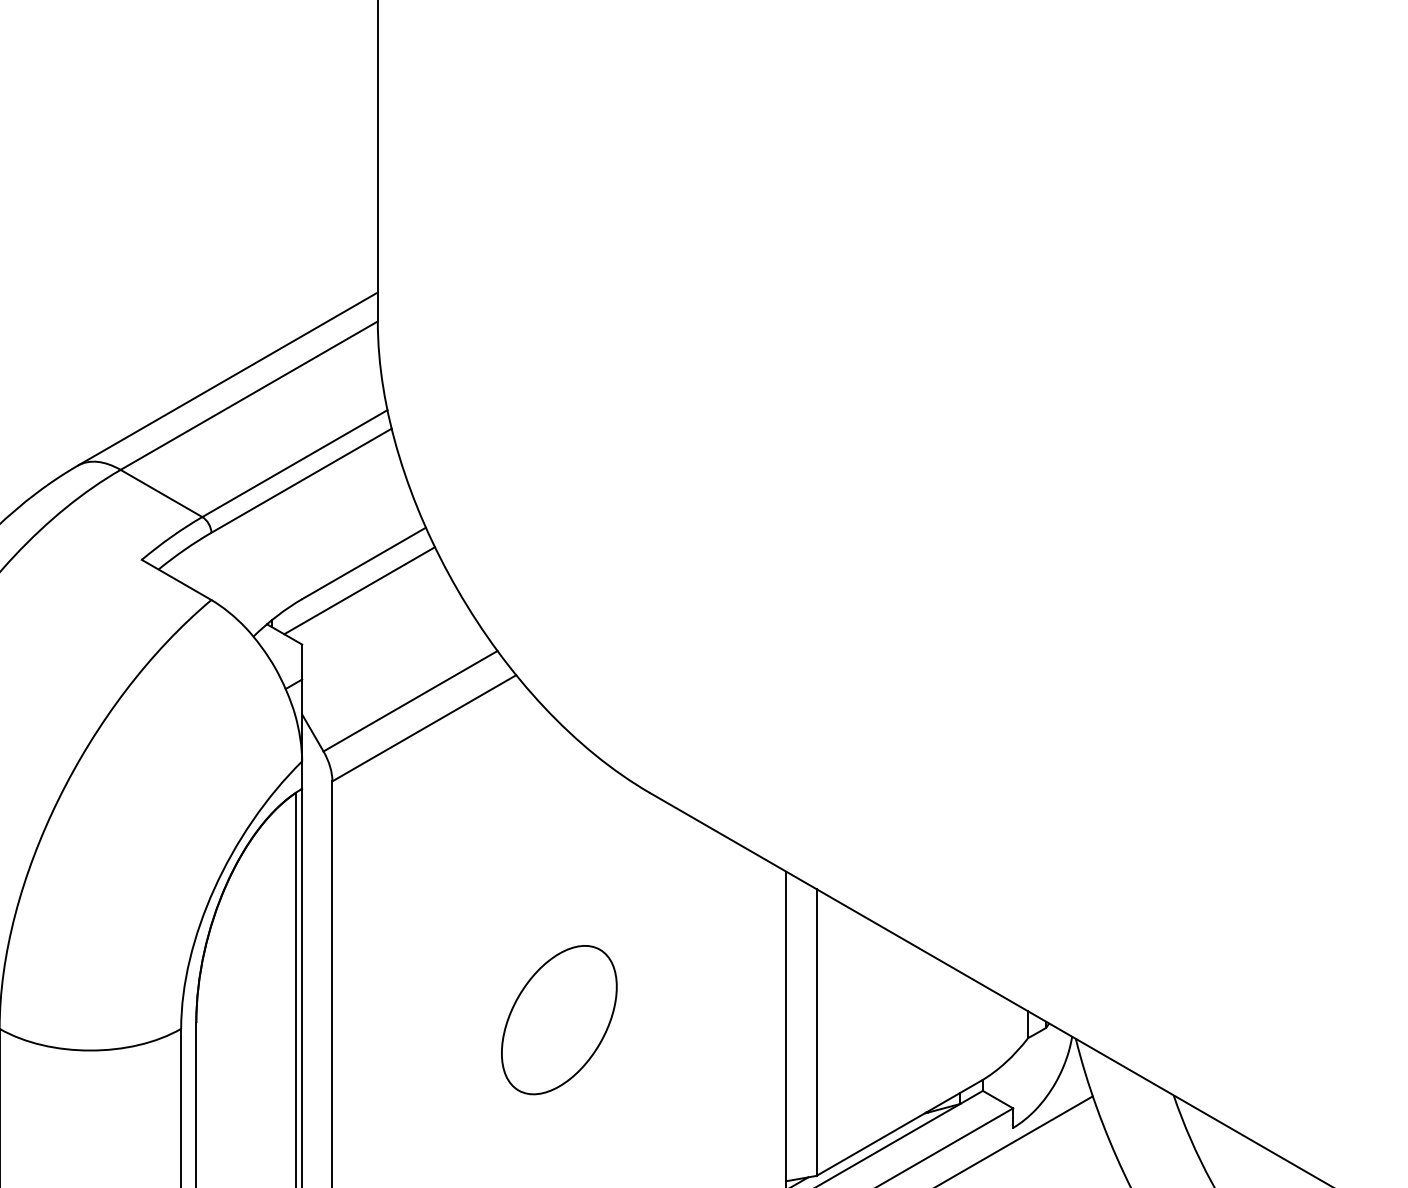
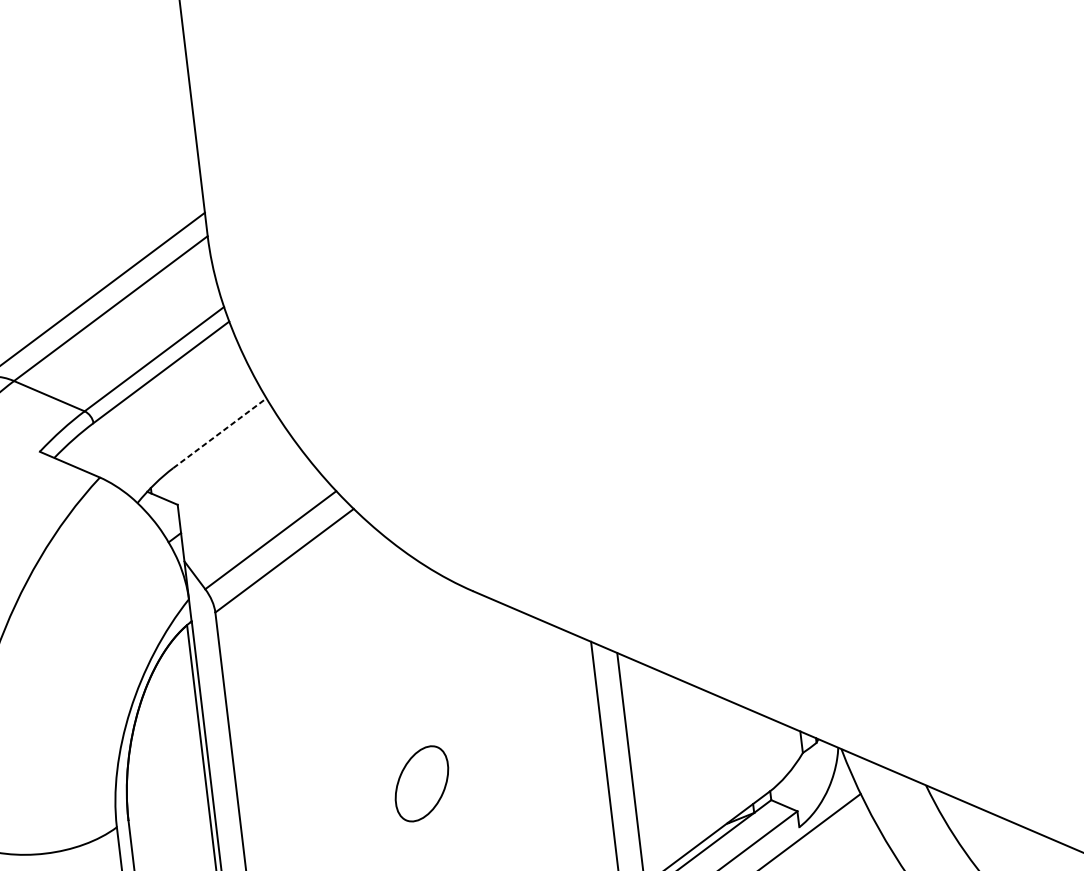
line: (364, 563) -> (220, 433), solid -> dashed
line: (359, 590) -> (218, 455), removed
part: (559, 1020) -> (422, 784), size x0.6

